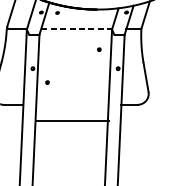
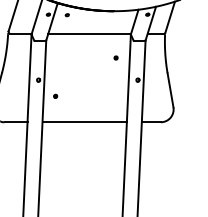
line: (77, 28) -> (90, 33), dashed -> solid
line: (72, 121) -> (84, 122), moved

